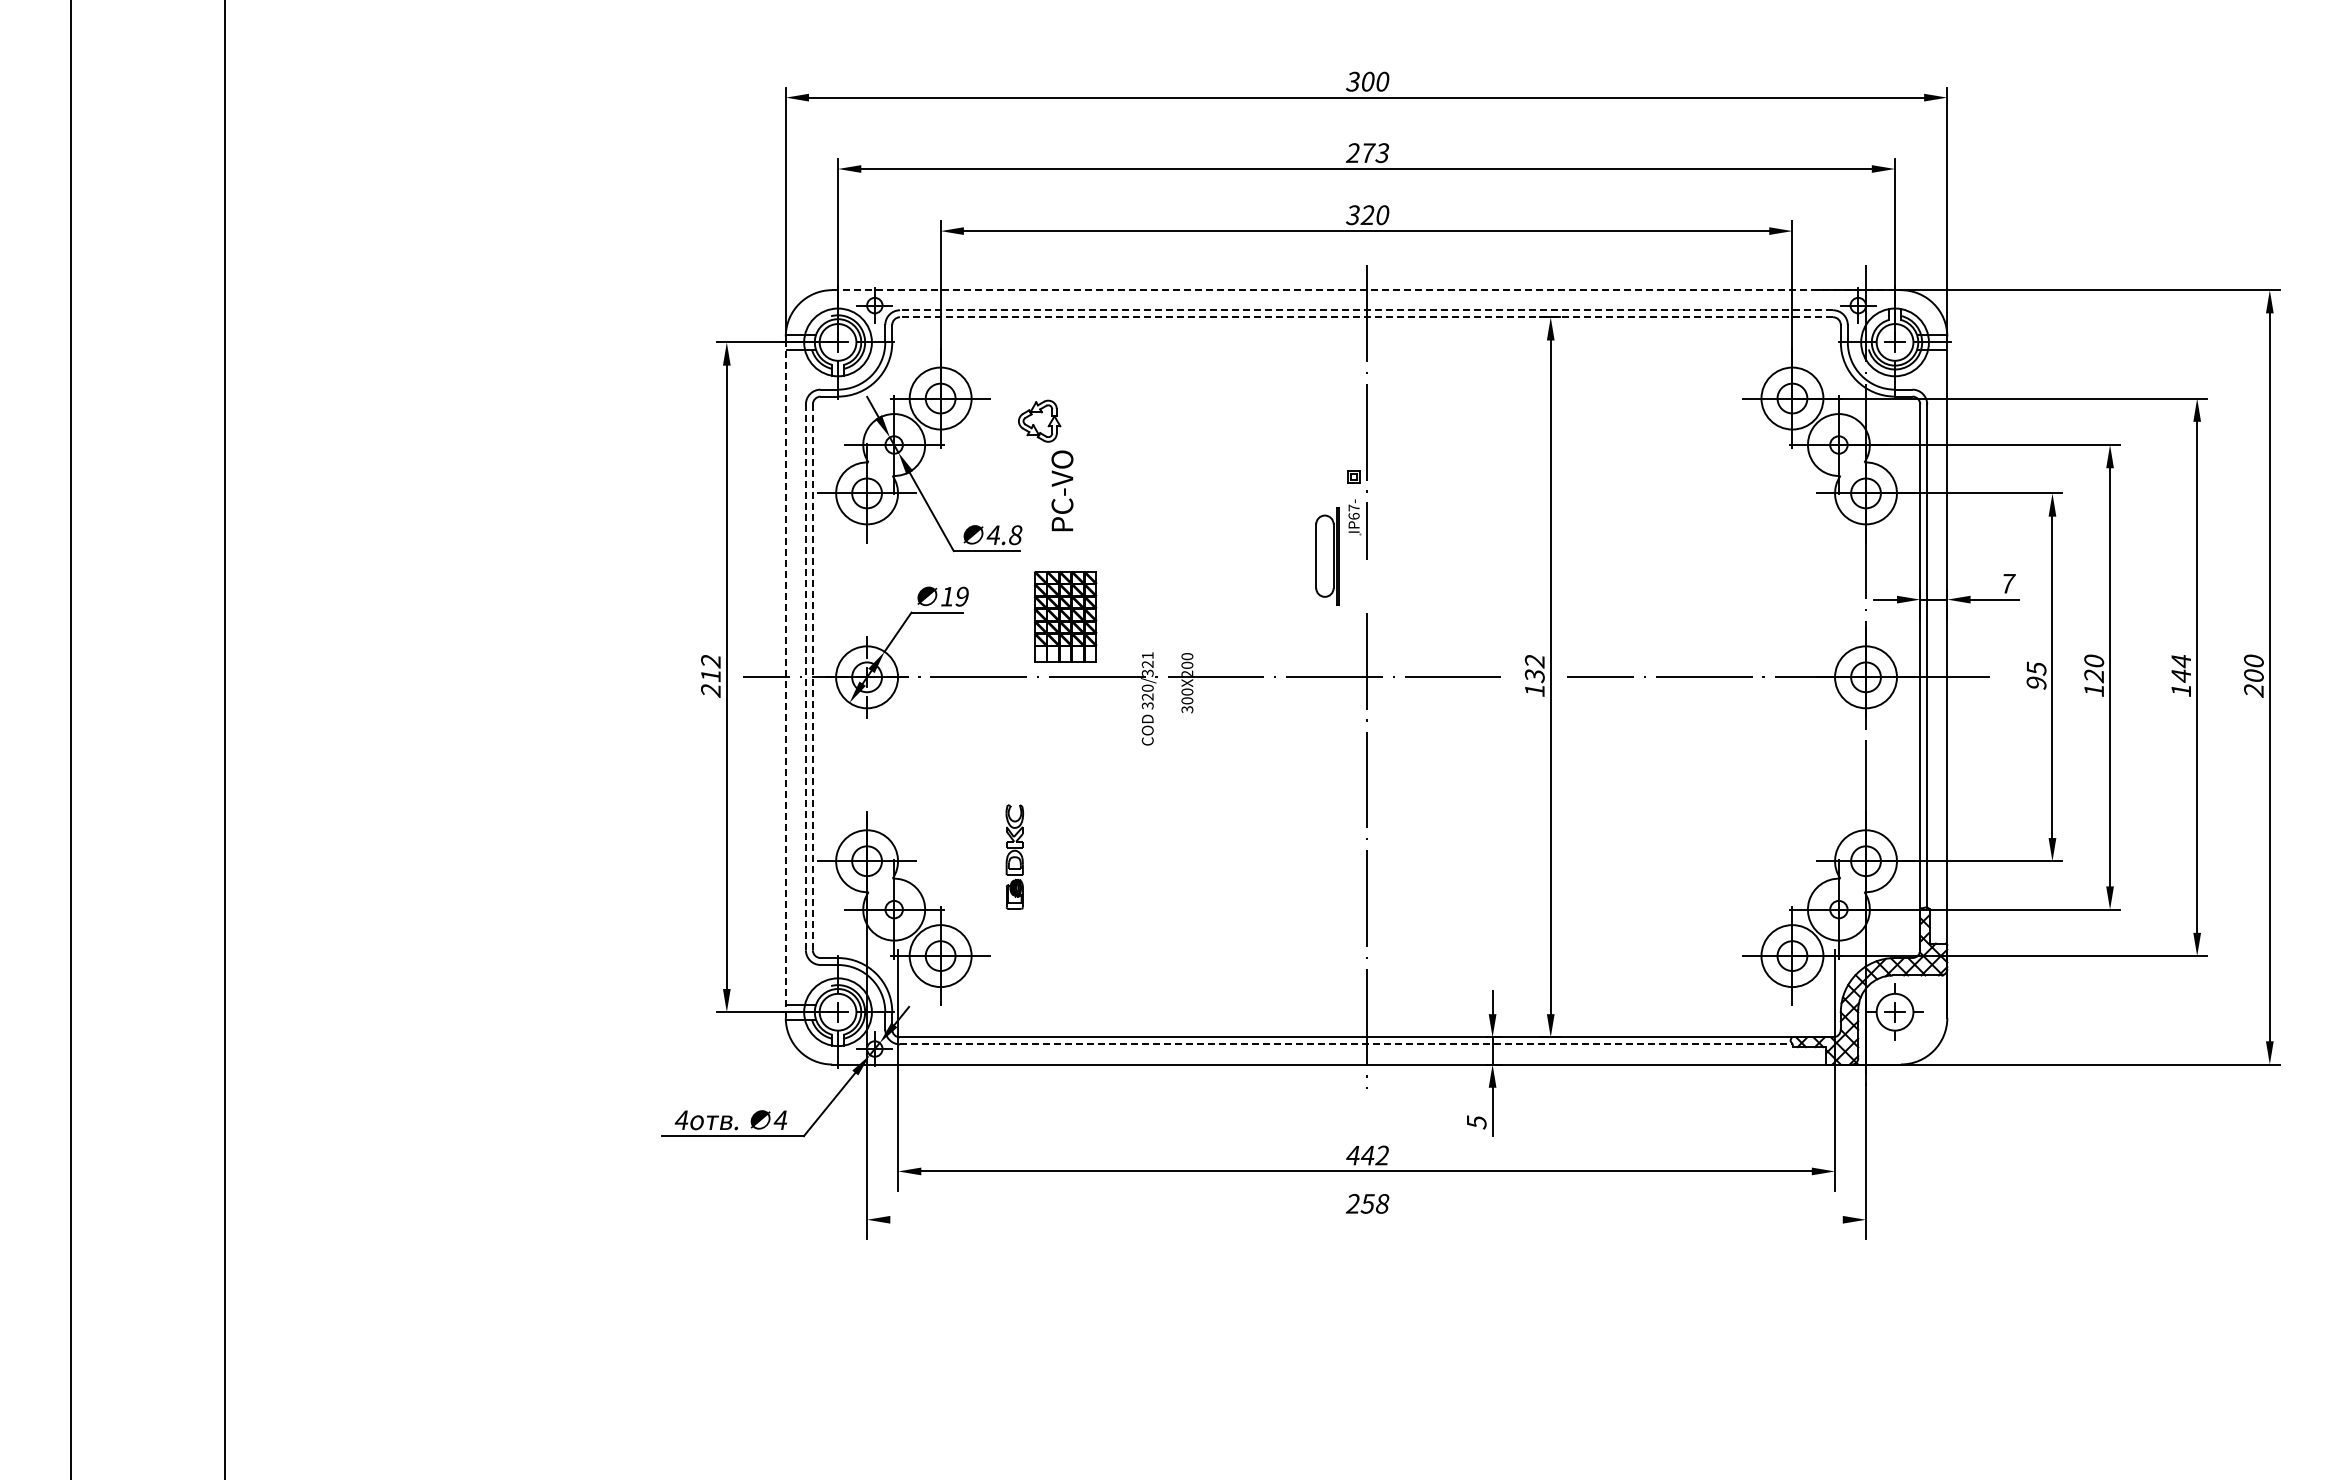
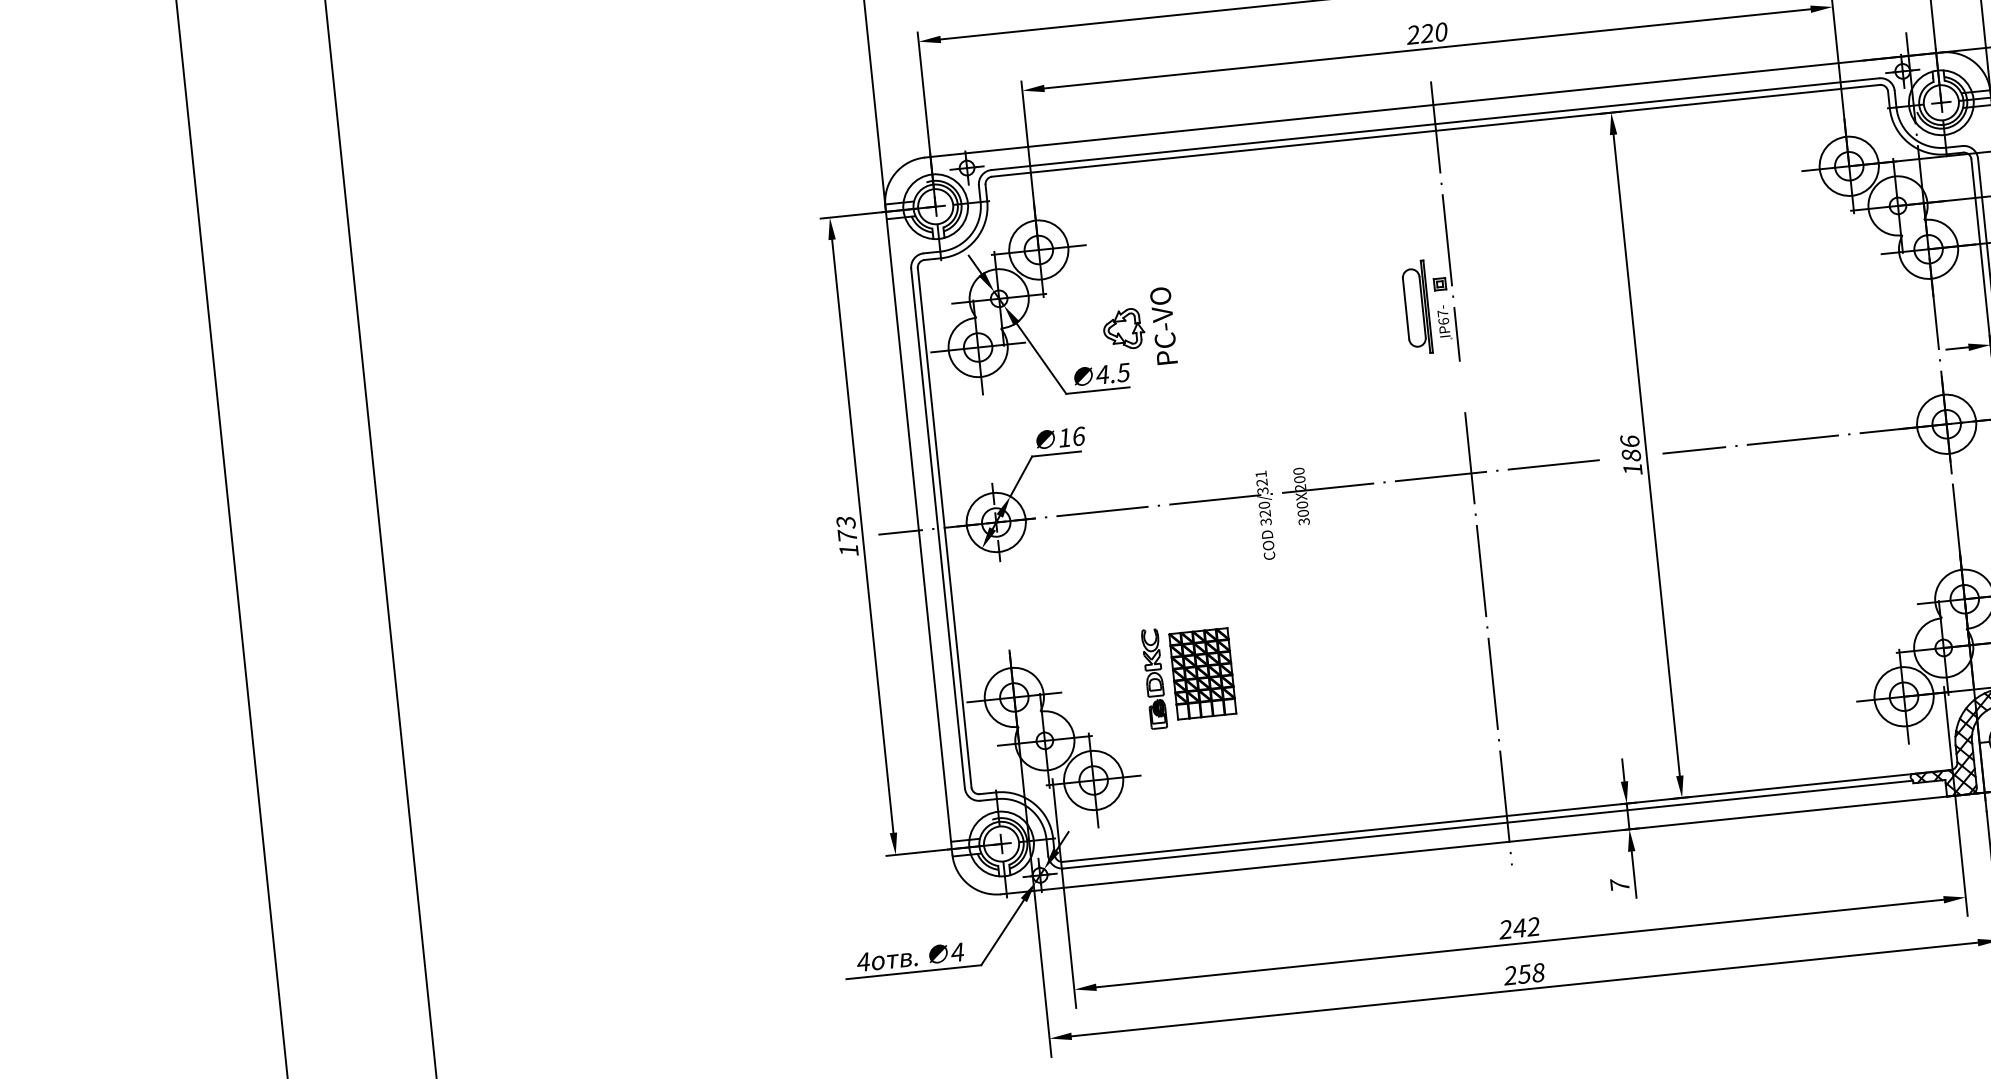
text: (1352, 215) -> (1412, 35), 320 -> 220
line: (1367, 290) -> (1434, 105), dashed -> solid
line: (1366, 310) -> (1435, 124), dashed -> solid
line: (1366, 317) -> (1436, 131), dashed -> solid
part: (1039, 420) -> (1123, 328), moved
text: (1015, 535) -> (1123, 372), 4.8 -> 4.5
part: (1327, 556) -> (1416, 308), moved
text: (962, 596) -> (1079, 436), 19 -> 16
part: (1065, 616) -> (1202, 673), moved
text: (1534, 668) -> (1630, 448), 132 -> 186
text: (710, 675) -> (847, 536), 212 -> 173
line: (785, 677) -> (918, 530), dashed -> solid
line: (805, 677) -> (937, 528), dashed -> solid
line: (812, 677) -> (944, 528), dashed -> solid
line: (1346, 1044) -> (1488, 824), dashed -> solid
text: (1476, 1121) -> (1619, 885), 5 -> 7
text: (1352, 1155) -> (1505, 929), 442 -> 242
line: (1366, 1219) -> (1524, 989), added

